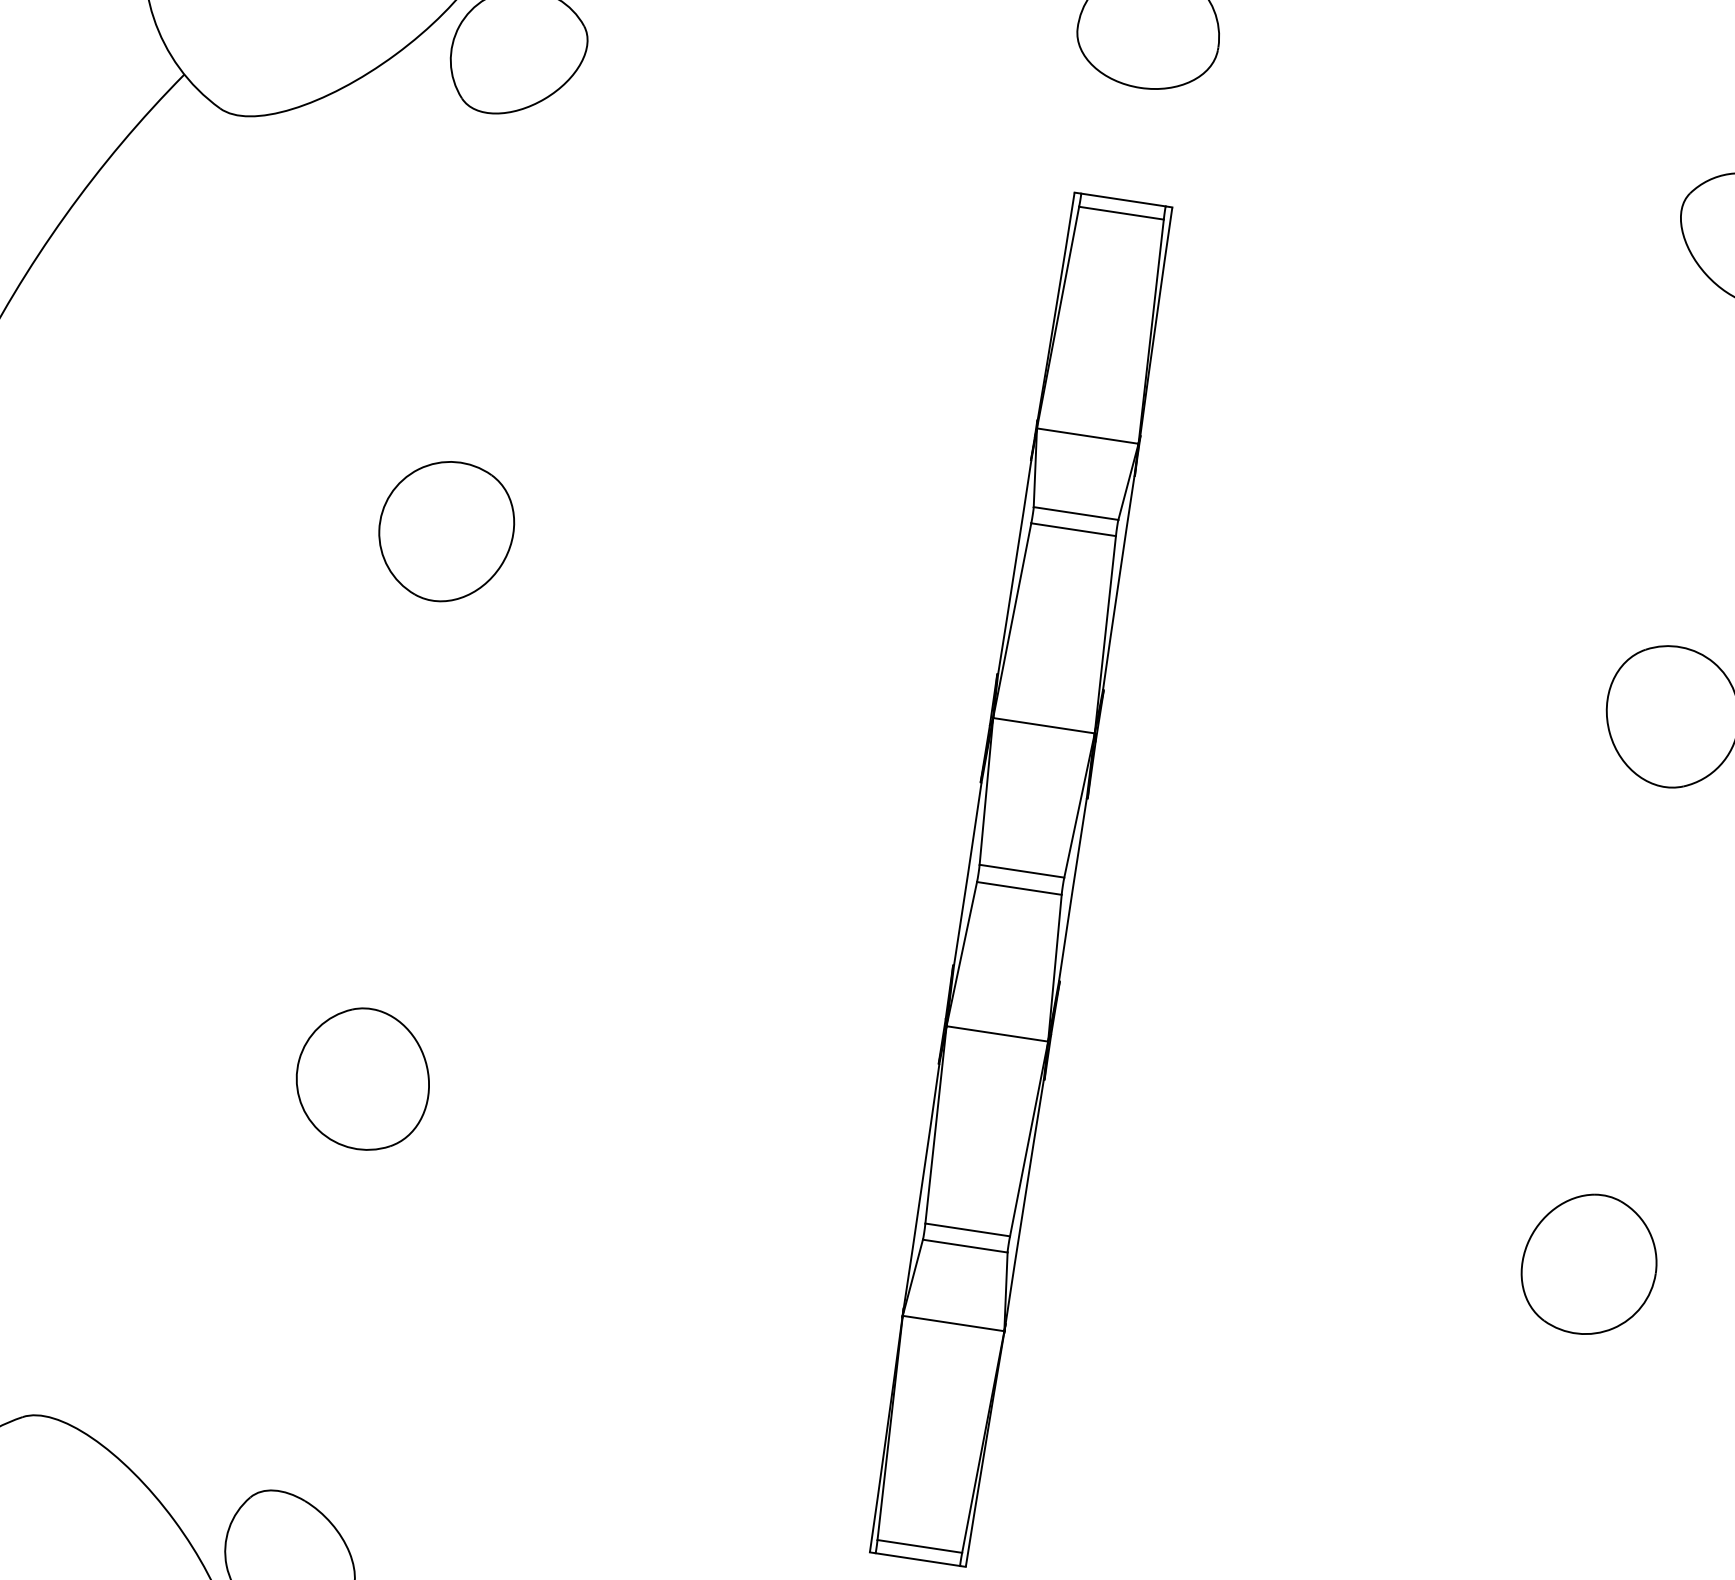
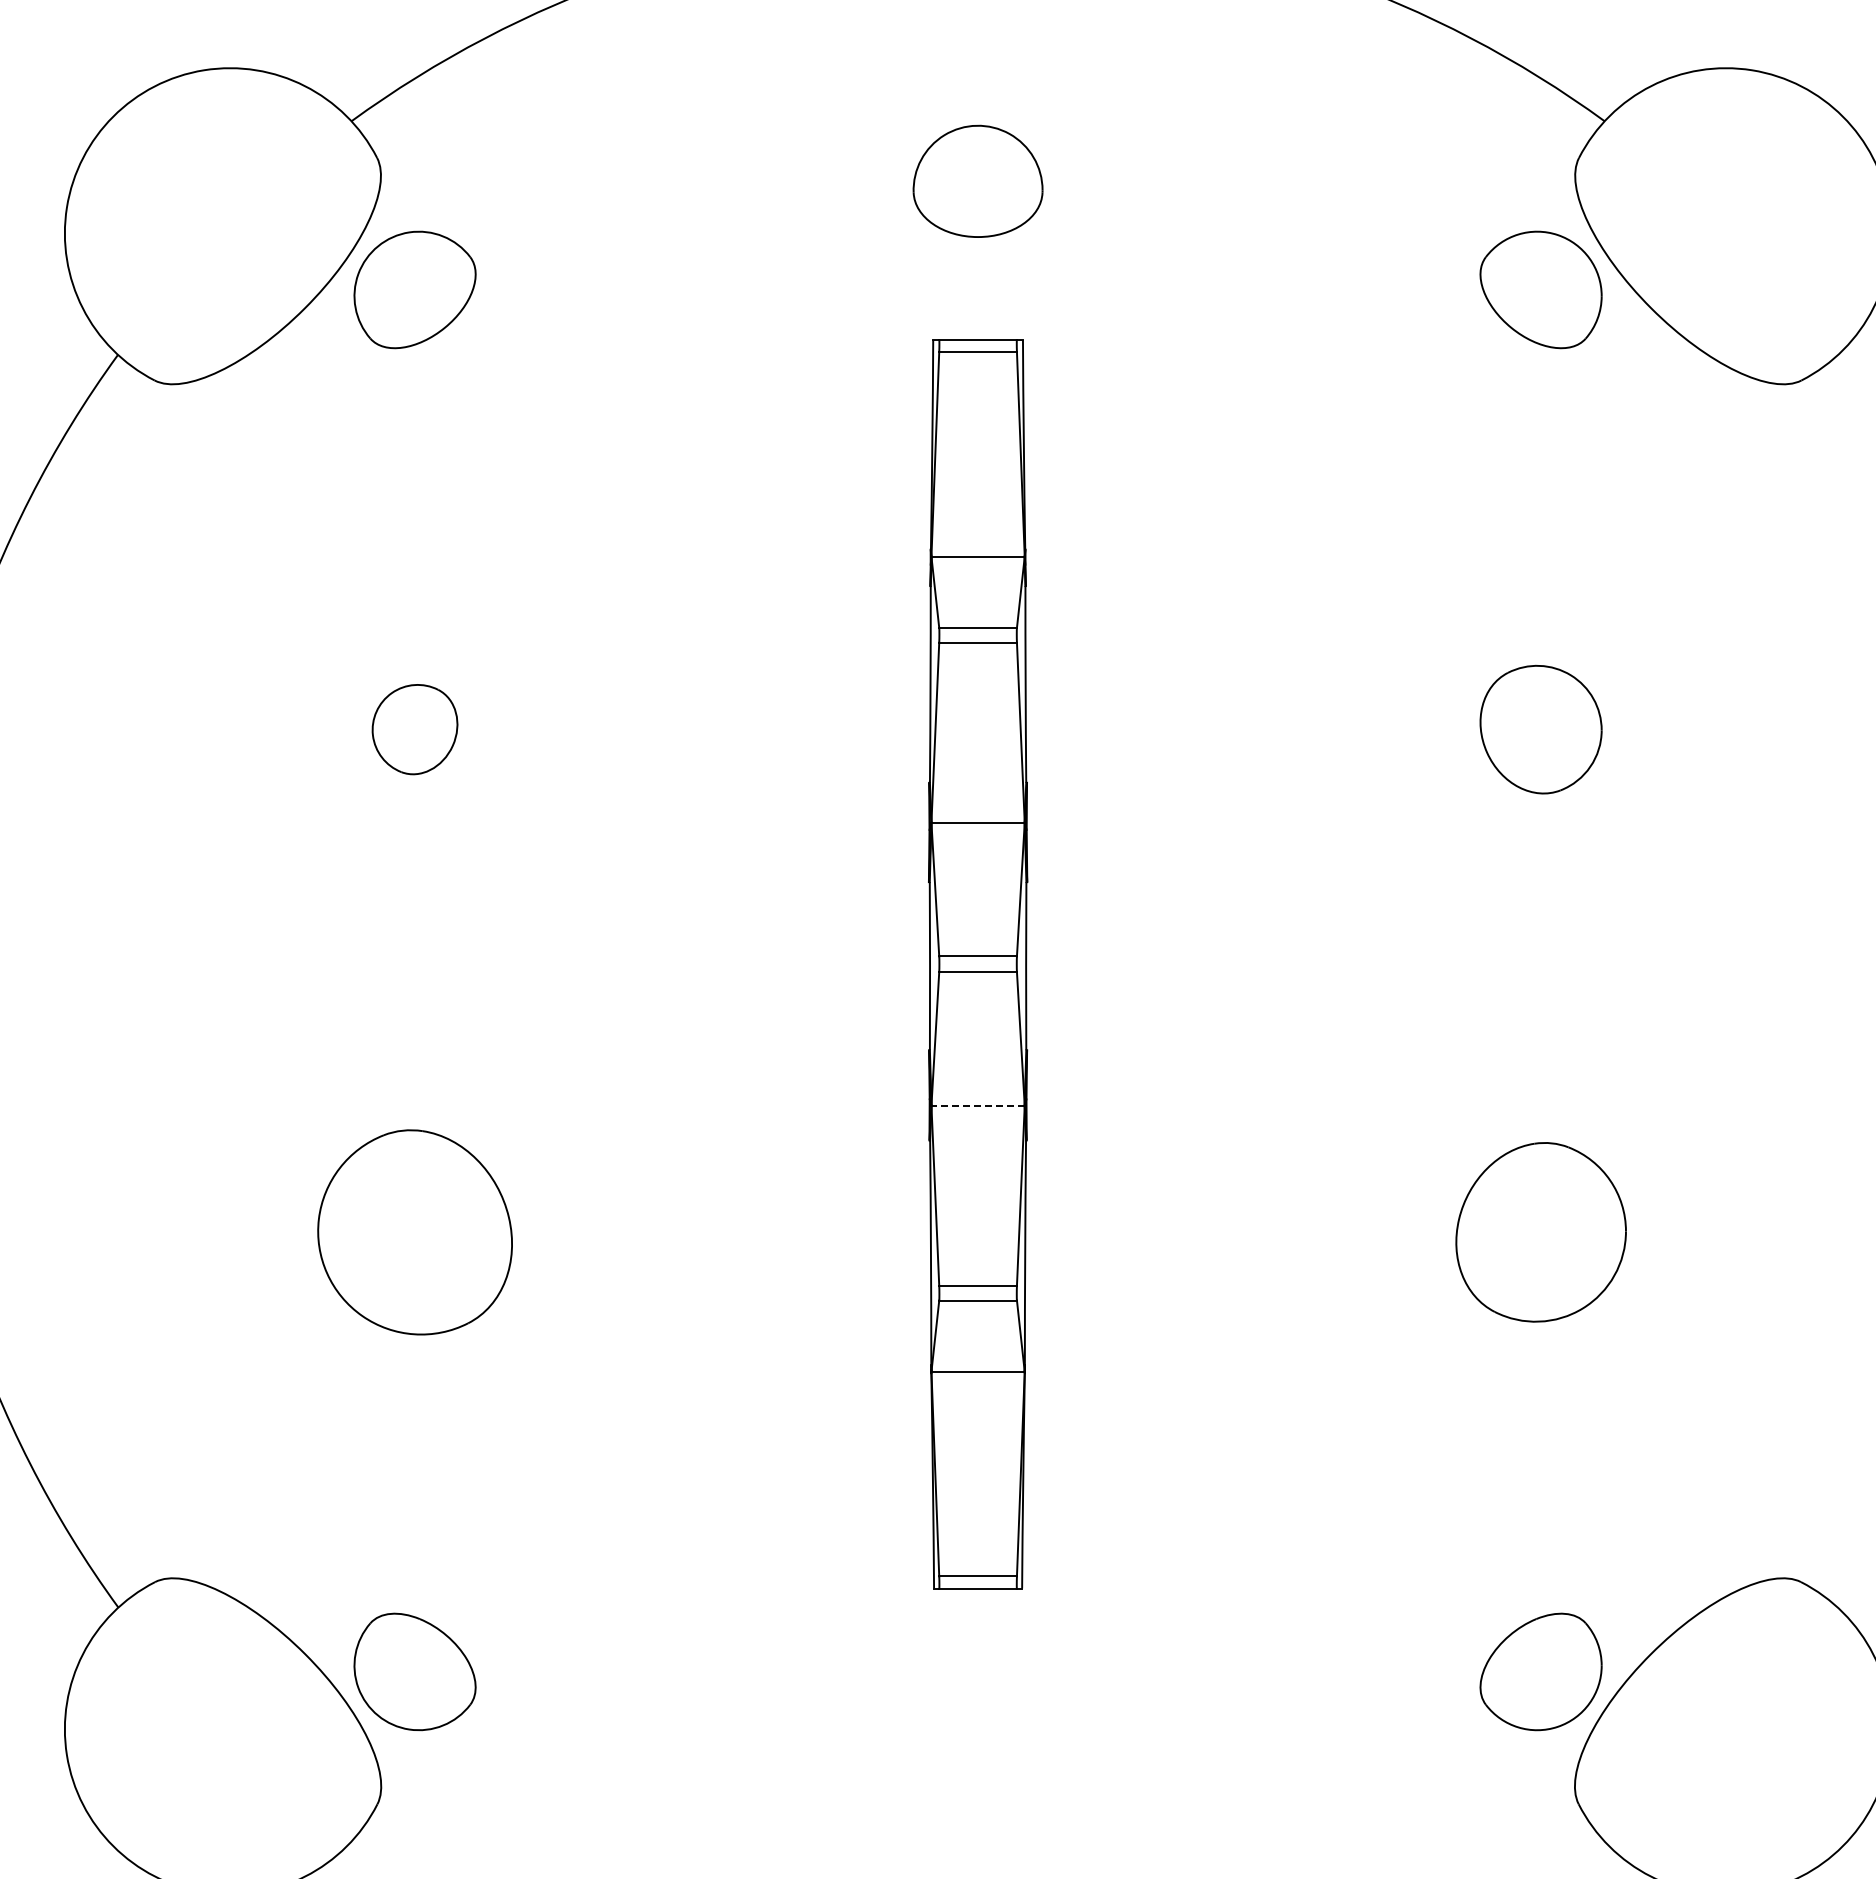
part: (445, 531) -> (414, 729), size x0.7
line: (997, 1033) -> (978, 1105), solid -> dashed
part: (362, 1078) -> (414, 1231), size x1.6
part: (1589, 1263) -> (1540, 1231), size x1.4

